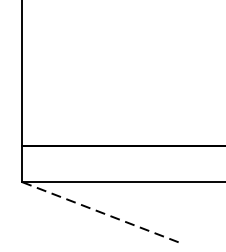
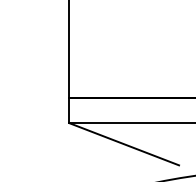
line: (101, 212) -> (124, 144), dashed -> solid

